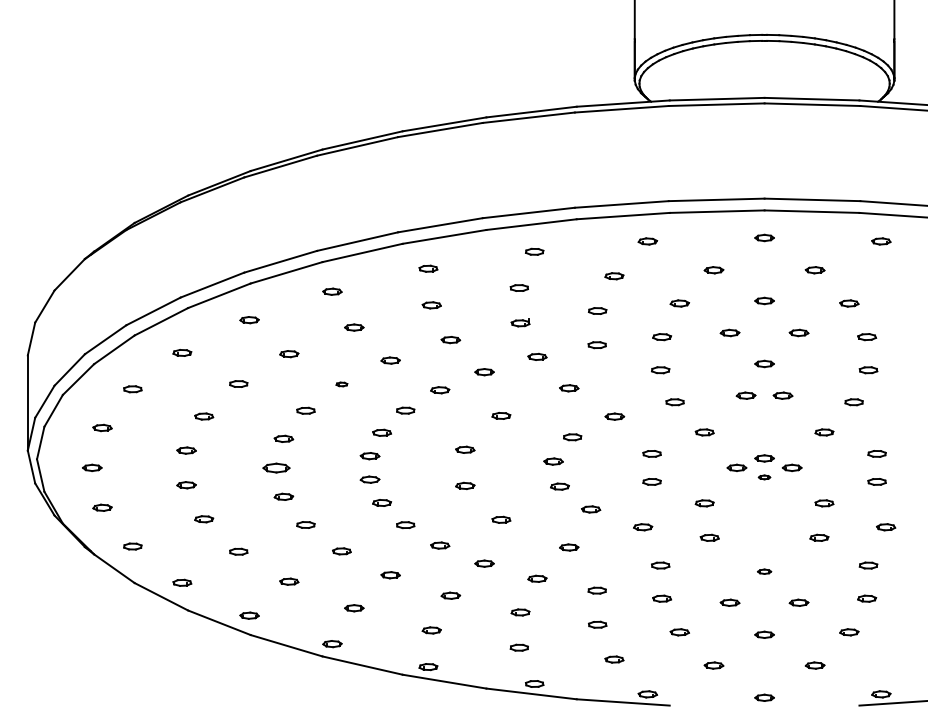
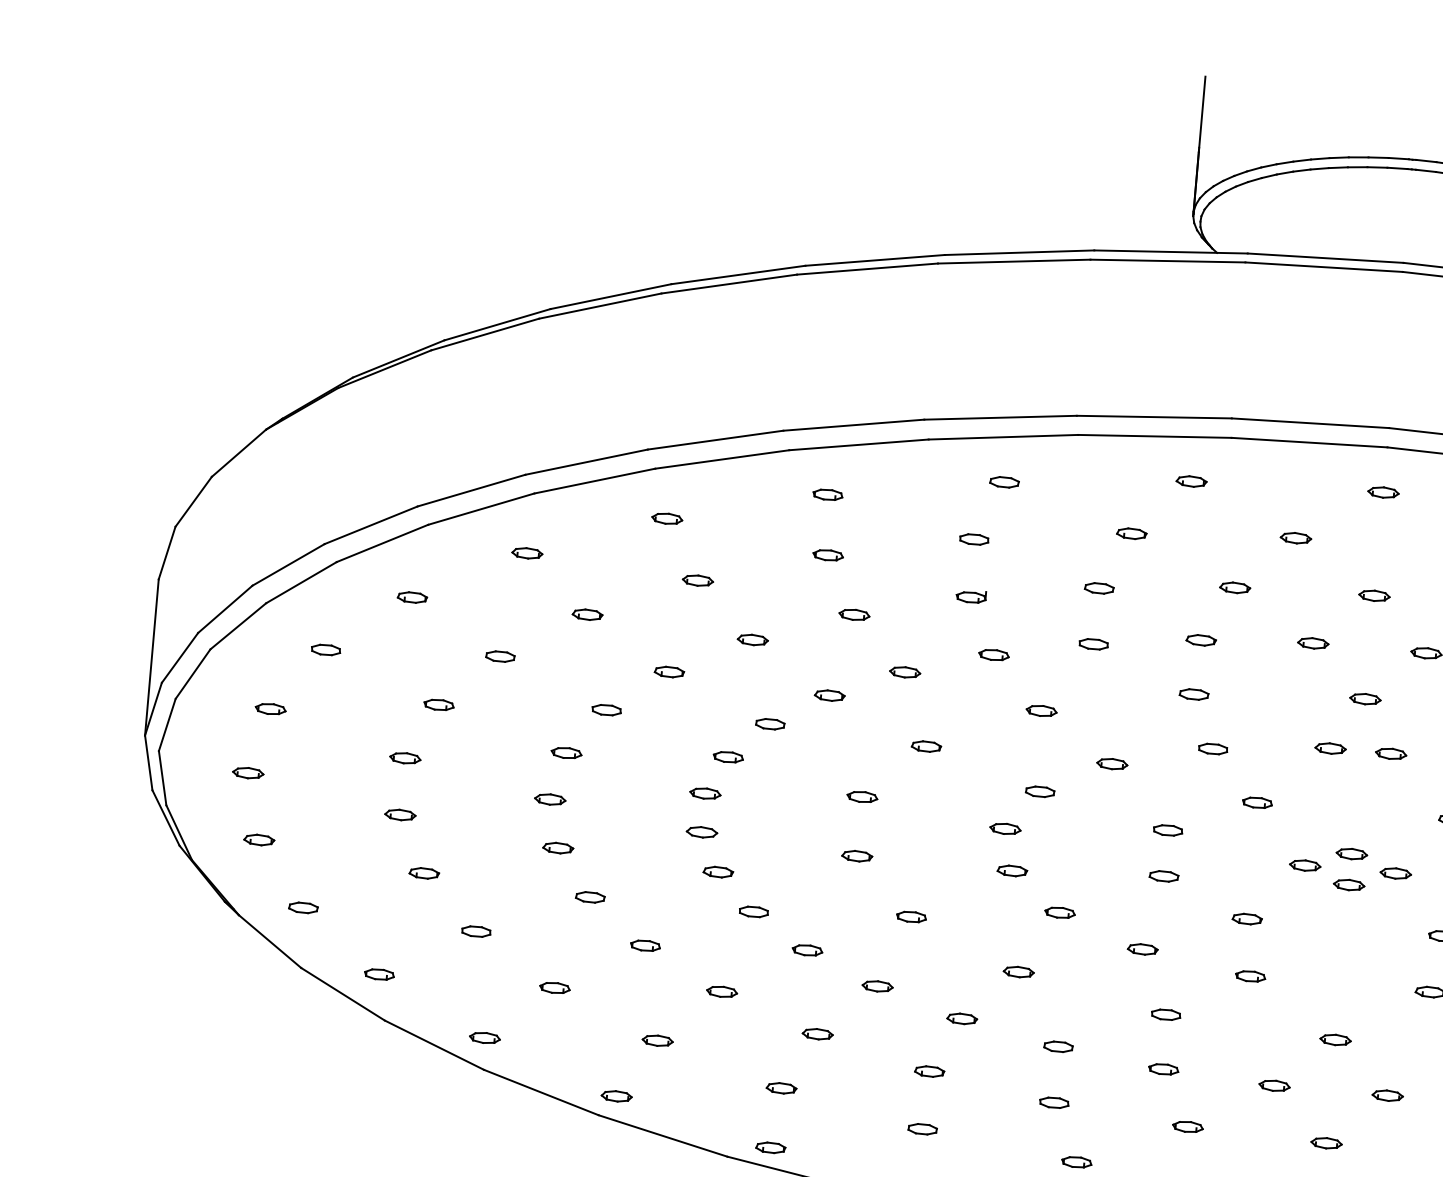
part: (341, 384) -> (668, 672), size x1.67
part: (276, 467) -> (550, 798), size x0.71
part: (764, 477) -> (1349, 885), size x1.67
part: (764, 571) -> (1335, 1039), size x1.43

